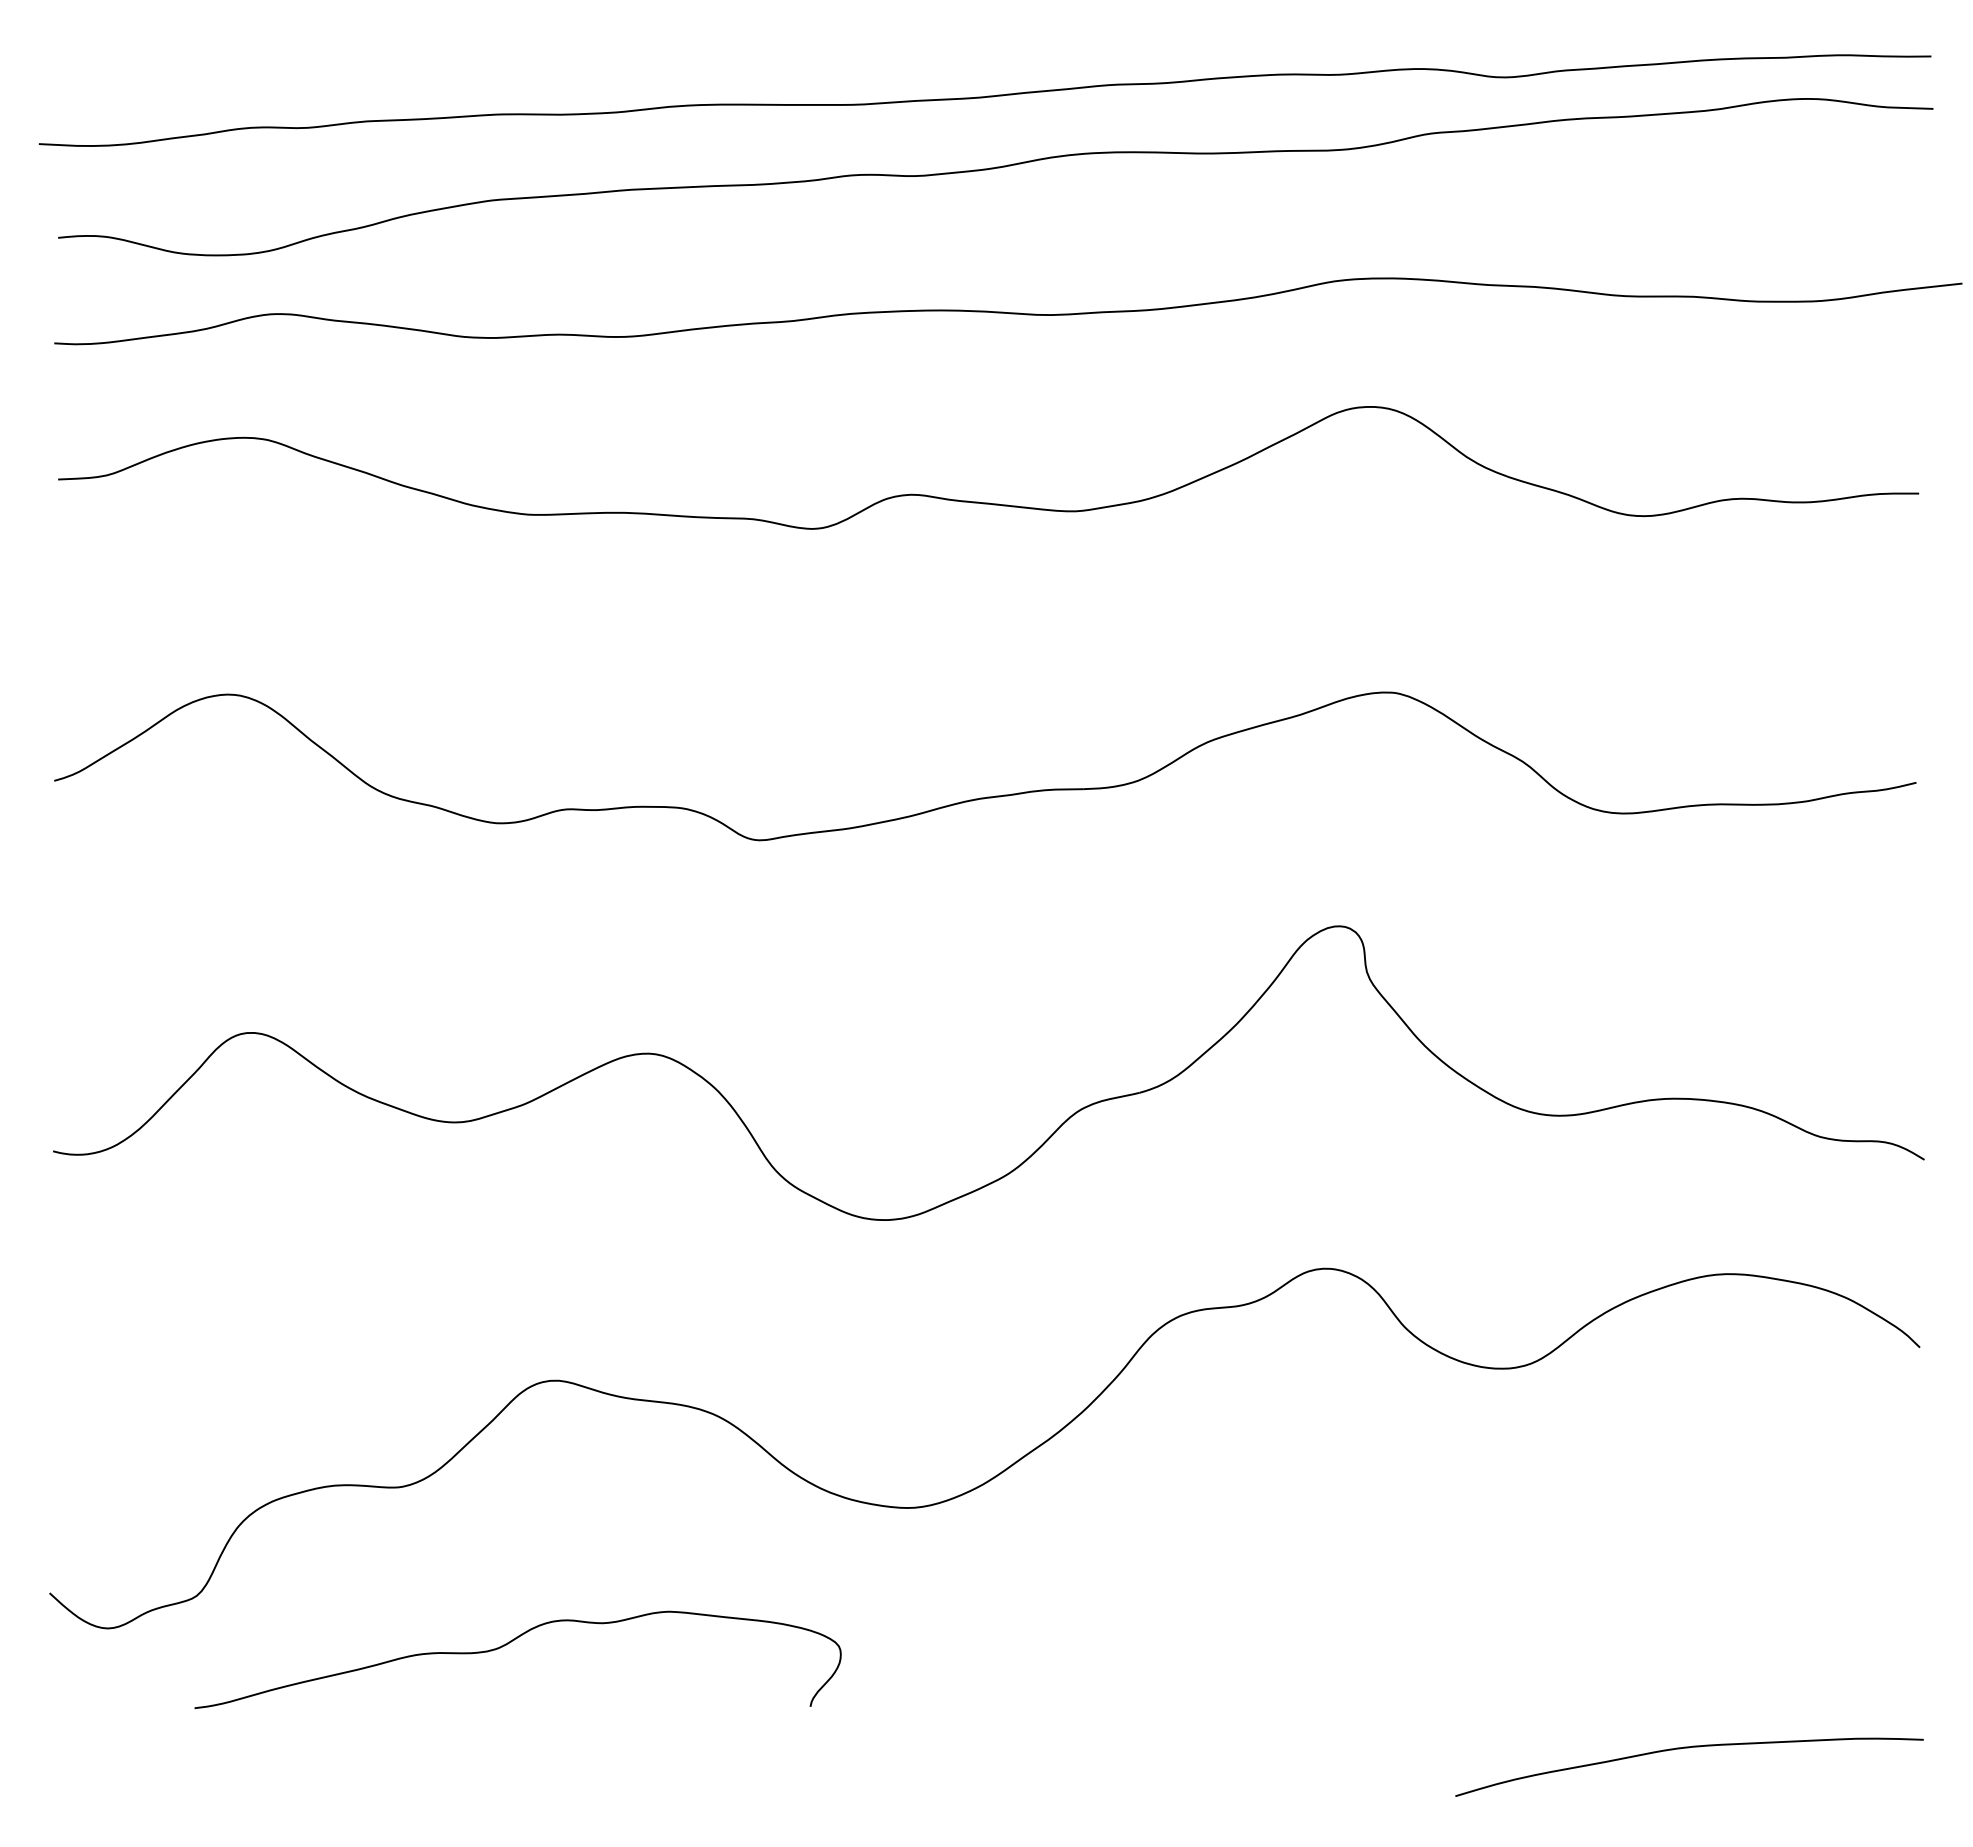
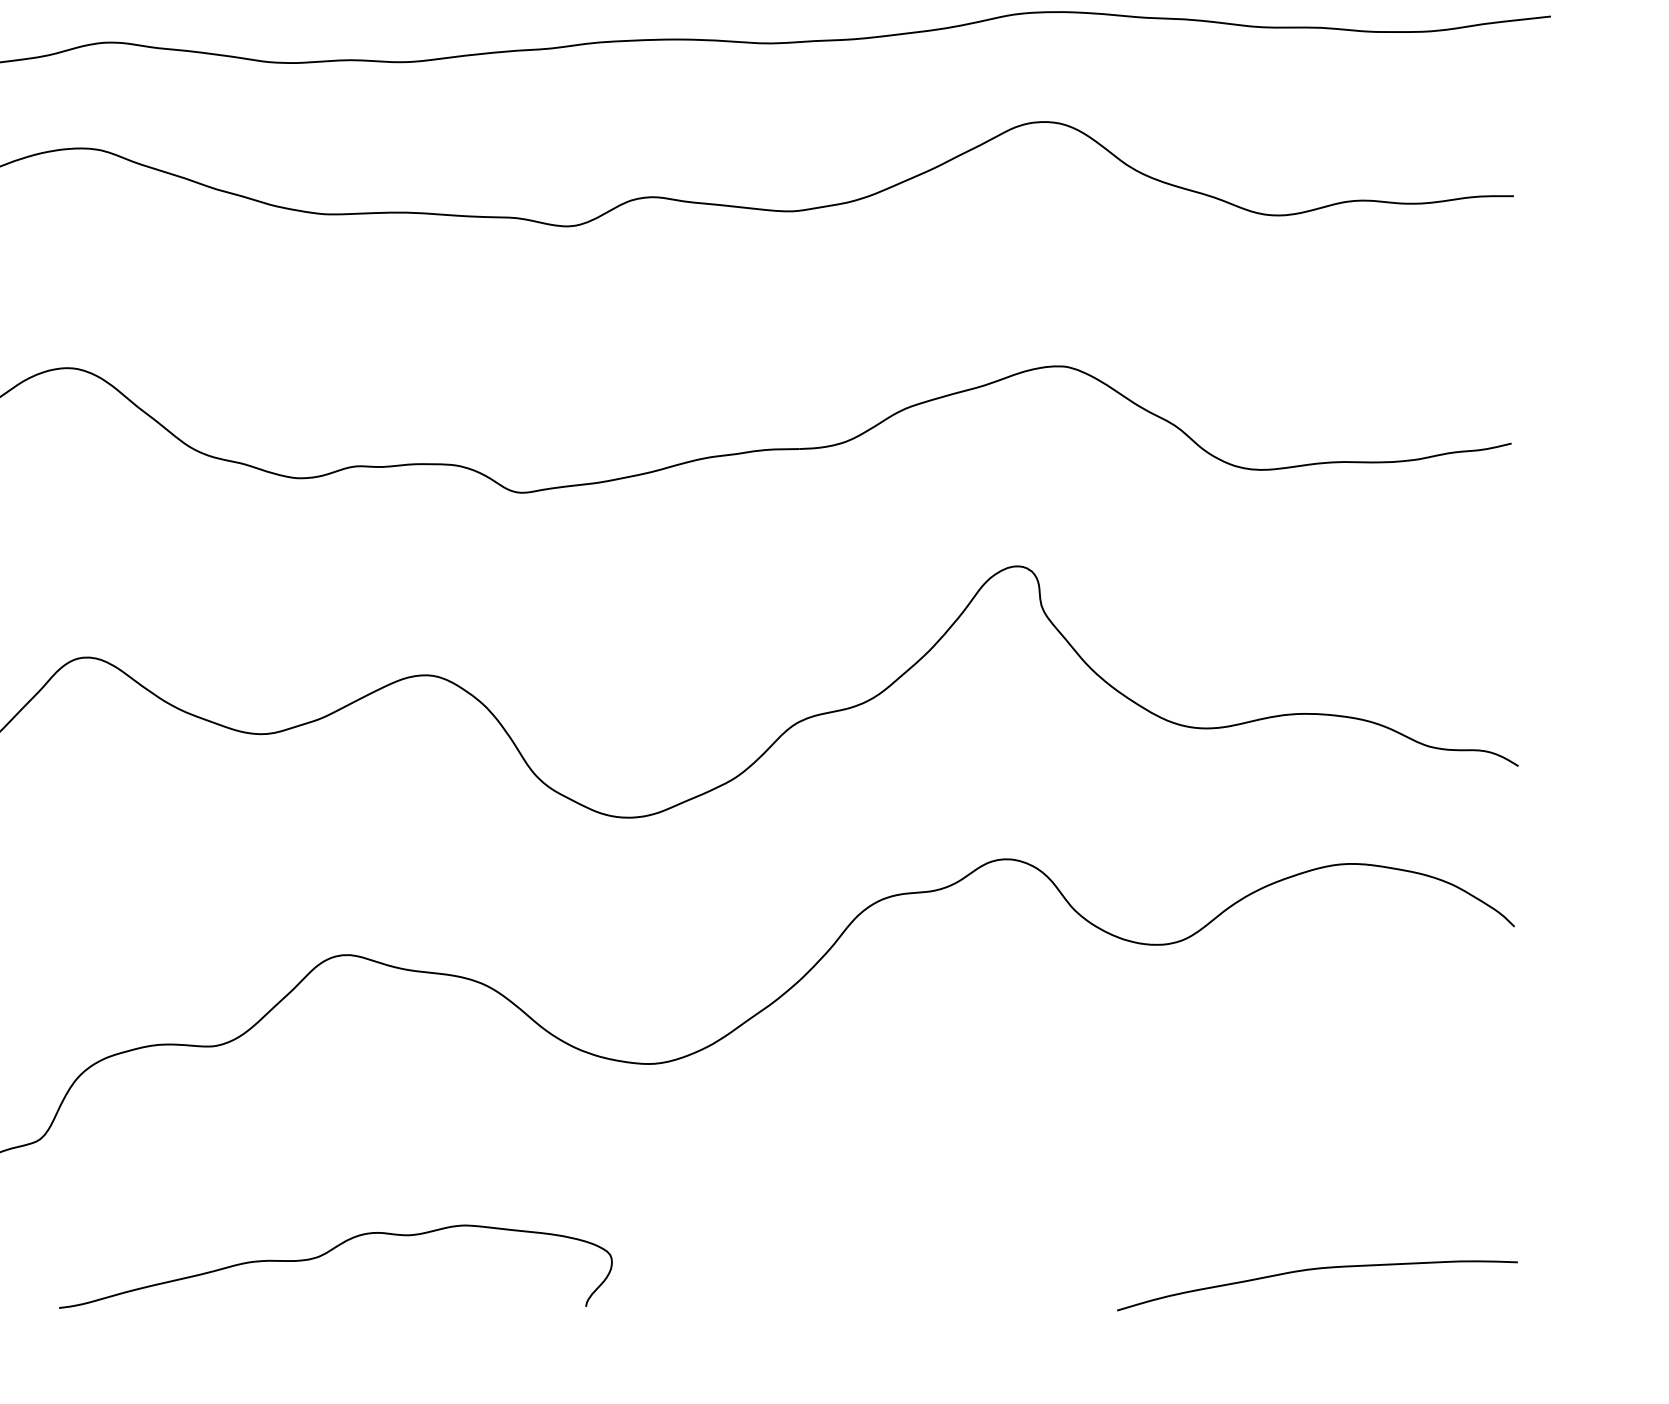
curve: (508, 1644) -> (327, 1253), moved

